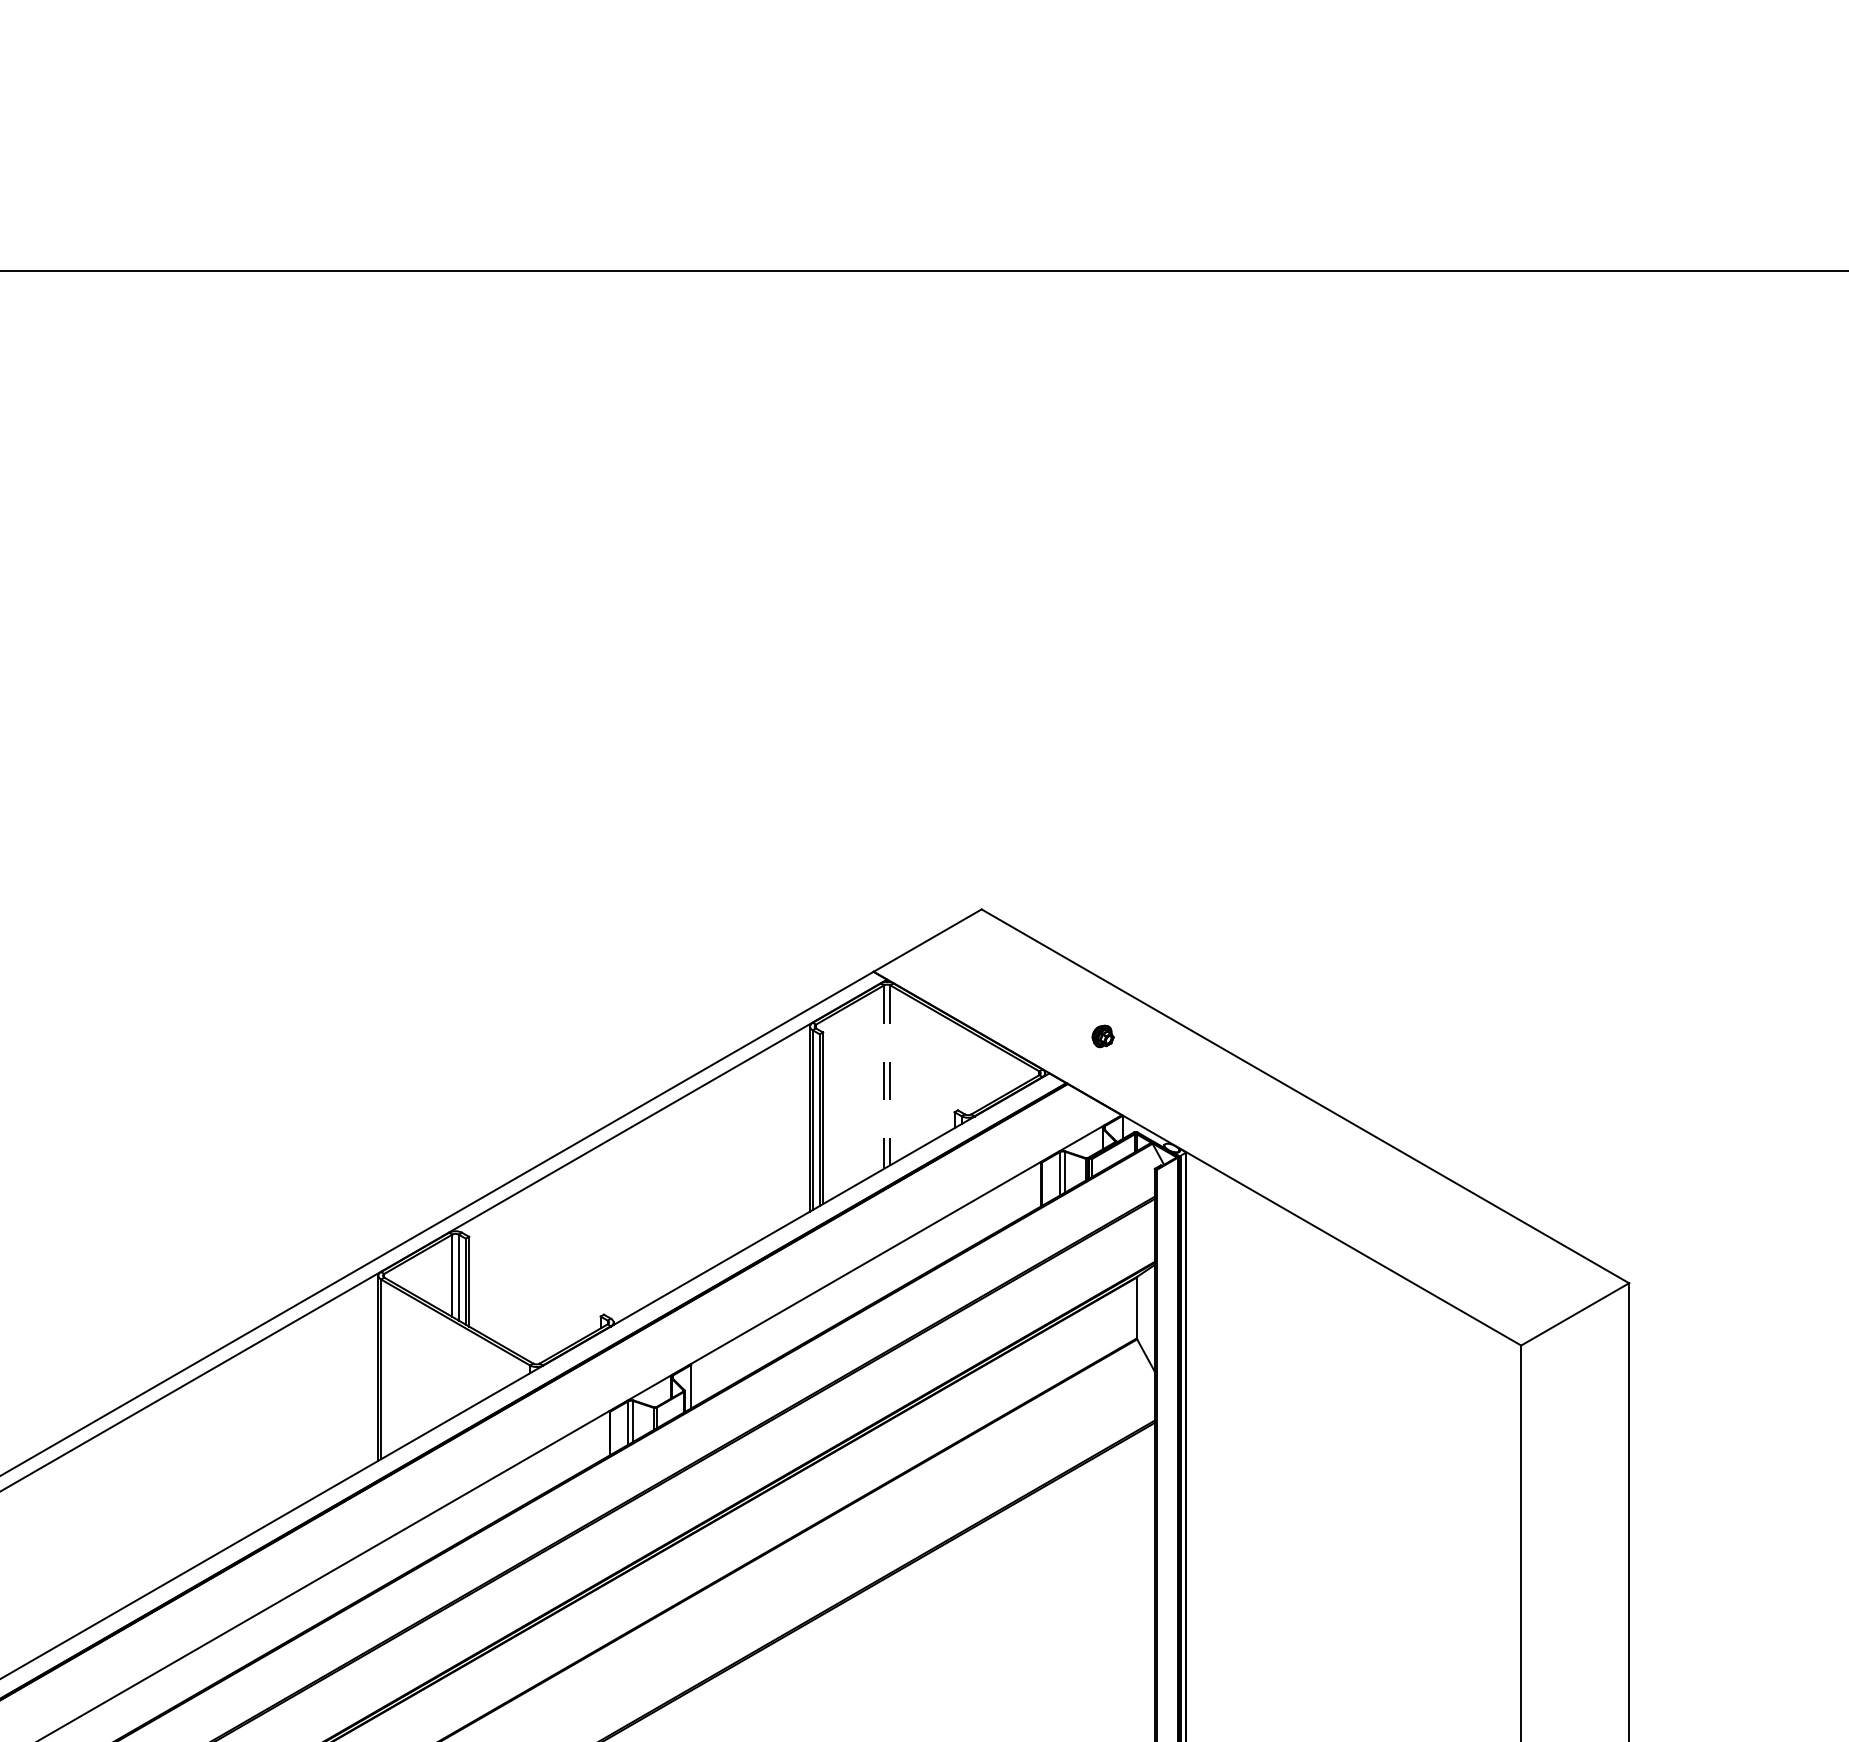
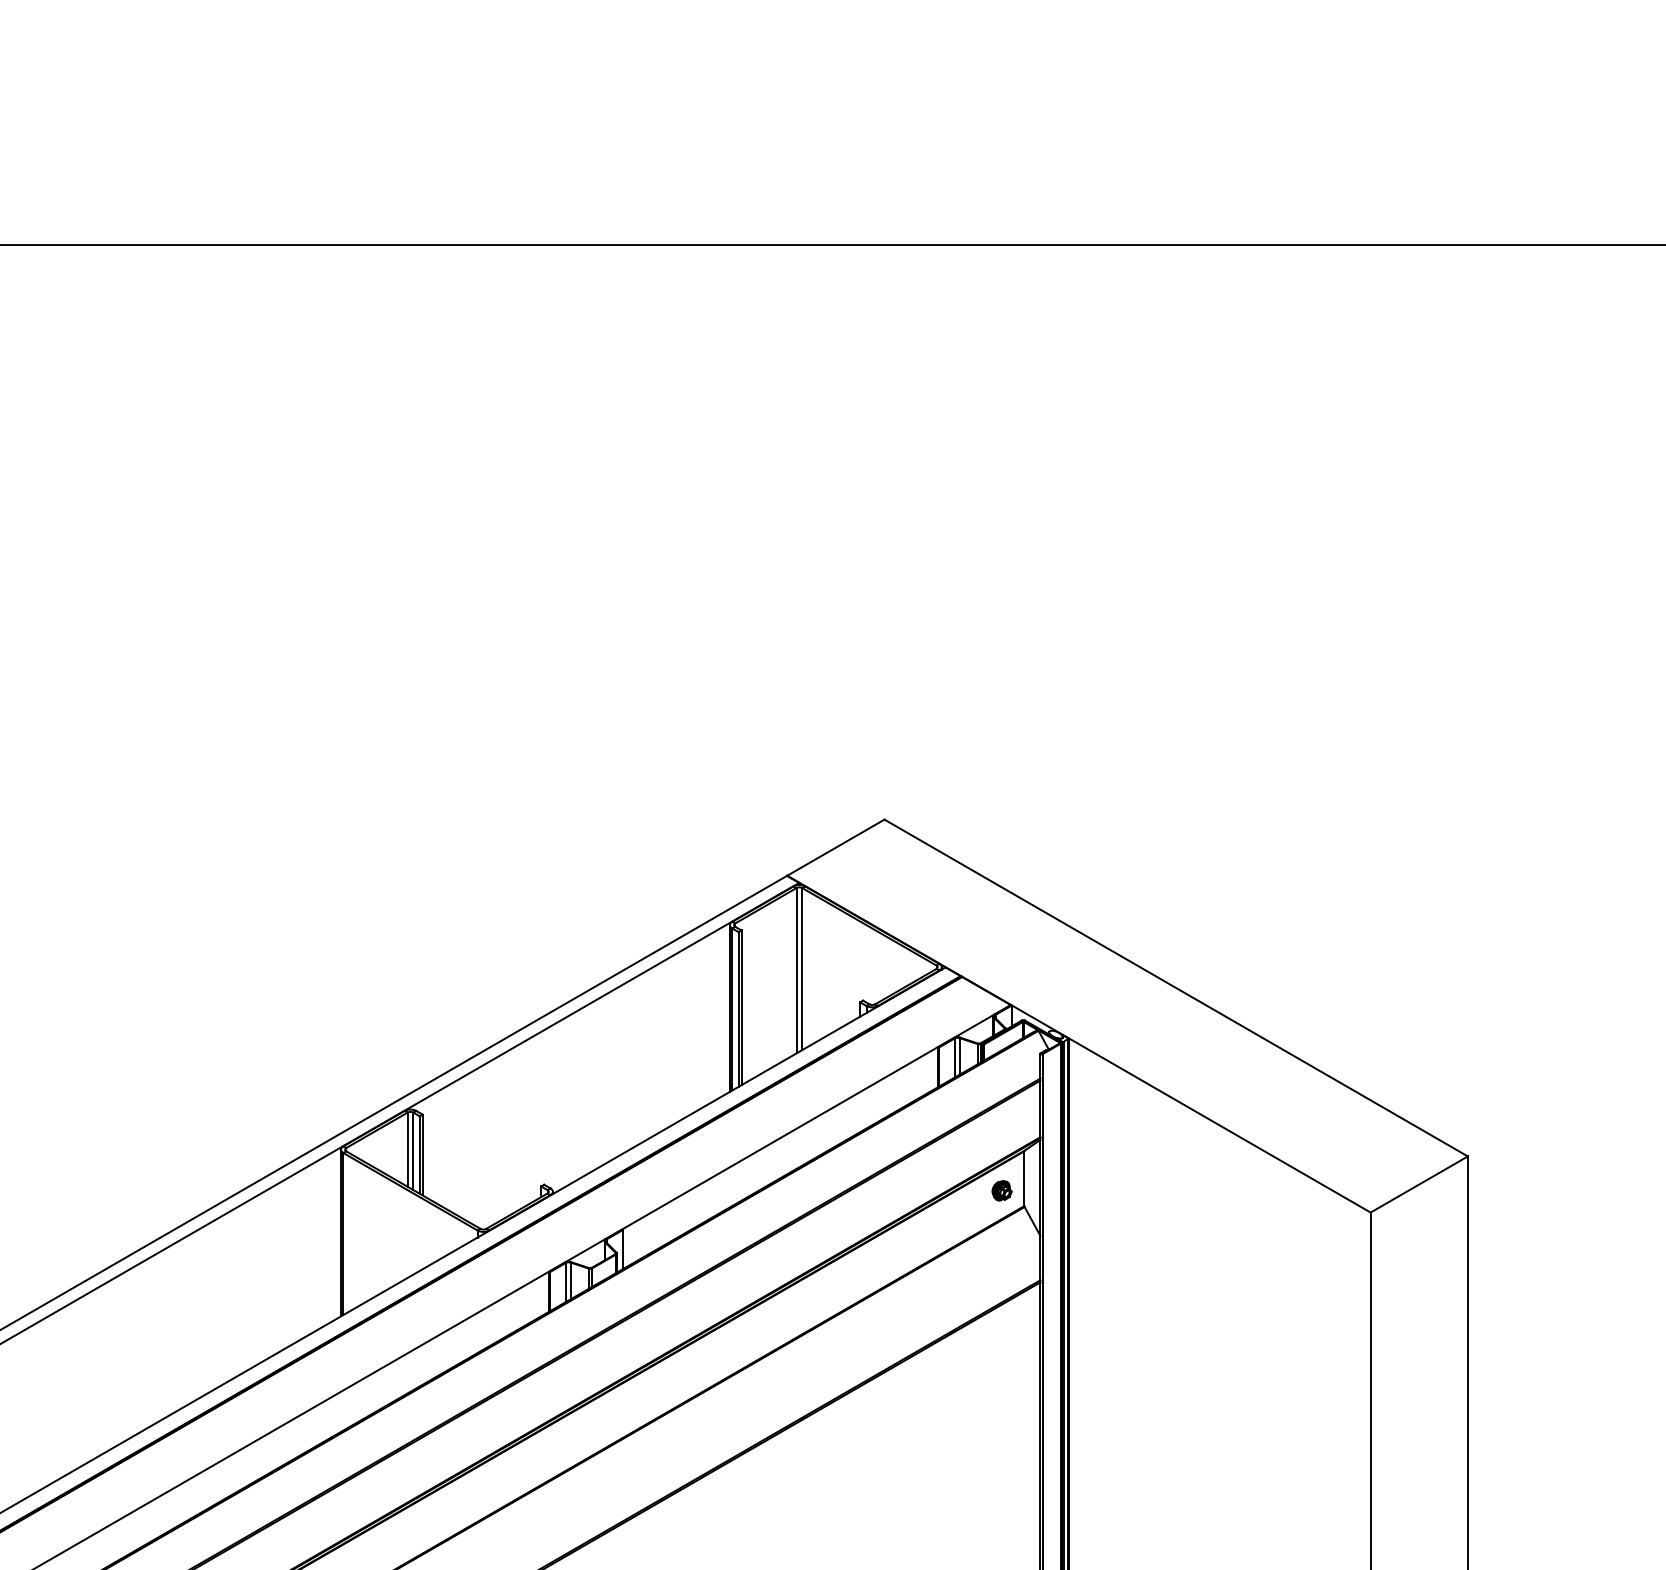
part: (1102, 1036) -> (1001, 1190), moved
line: (890, 1075) -> (802, 969), dashed -> solid
line: (884, 1077) -> (796, 971), dashed -> solid

